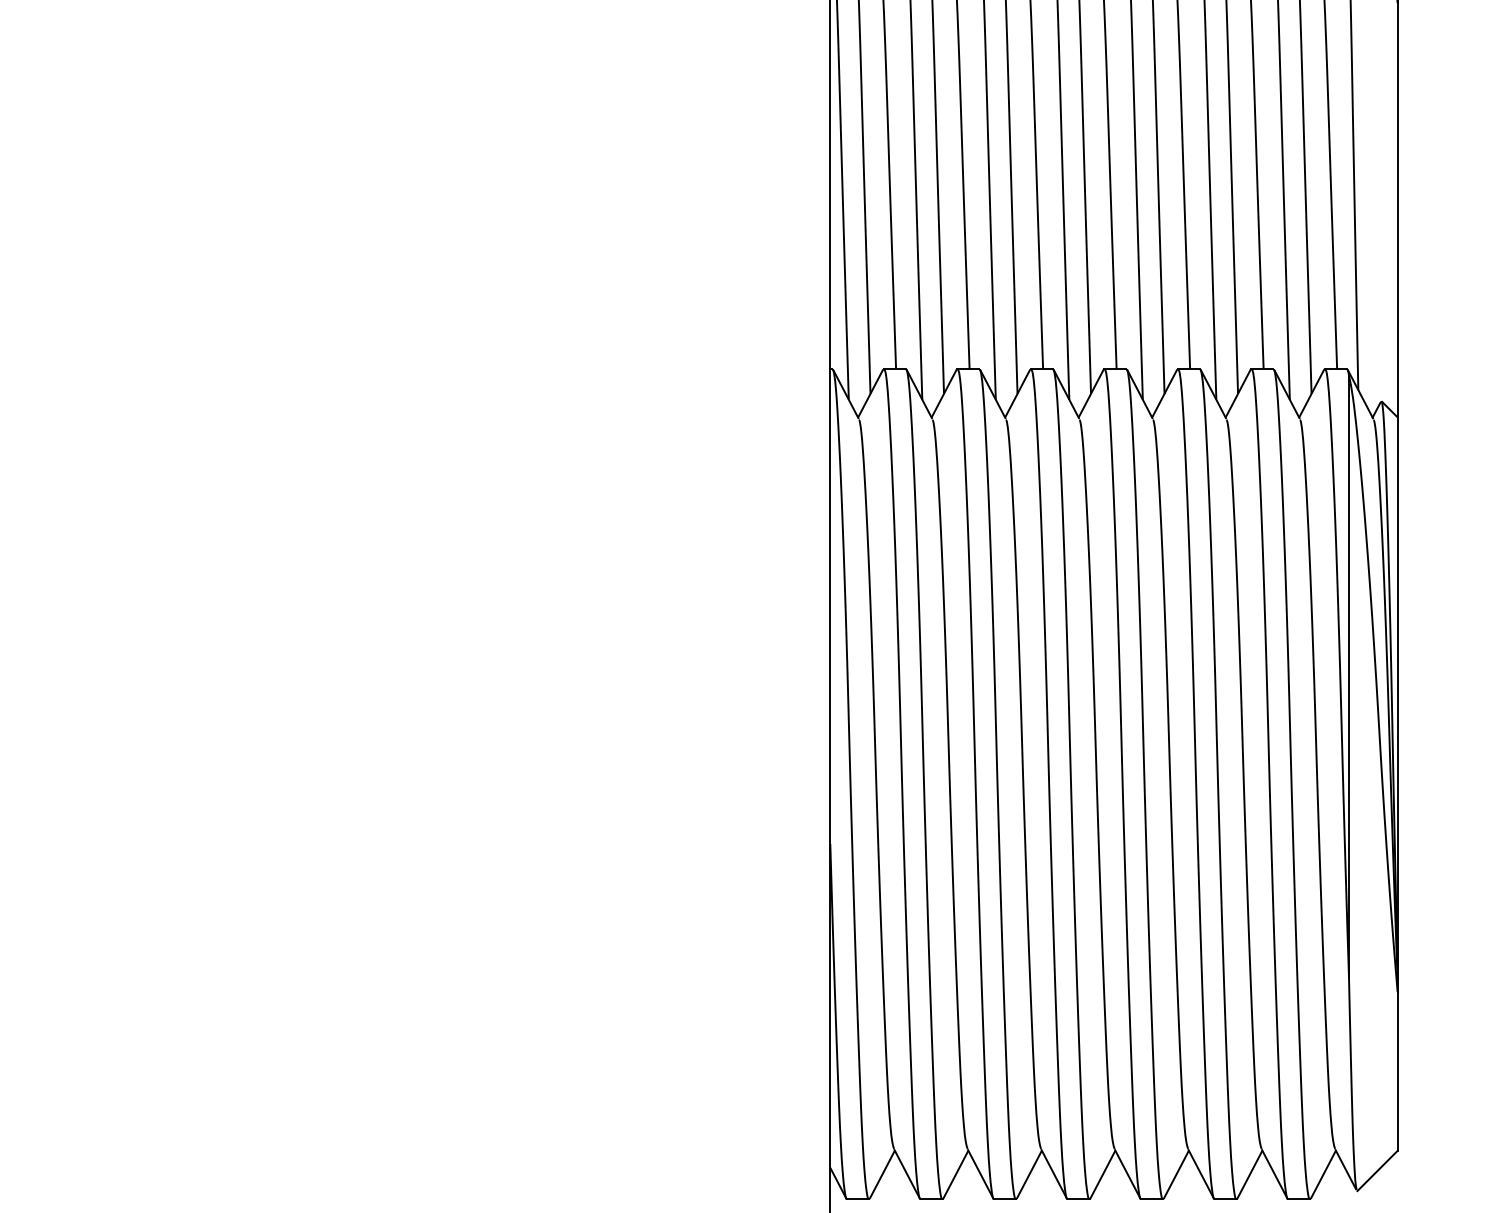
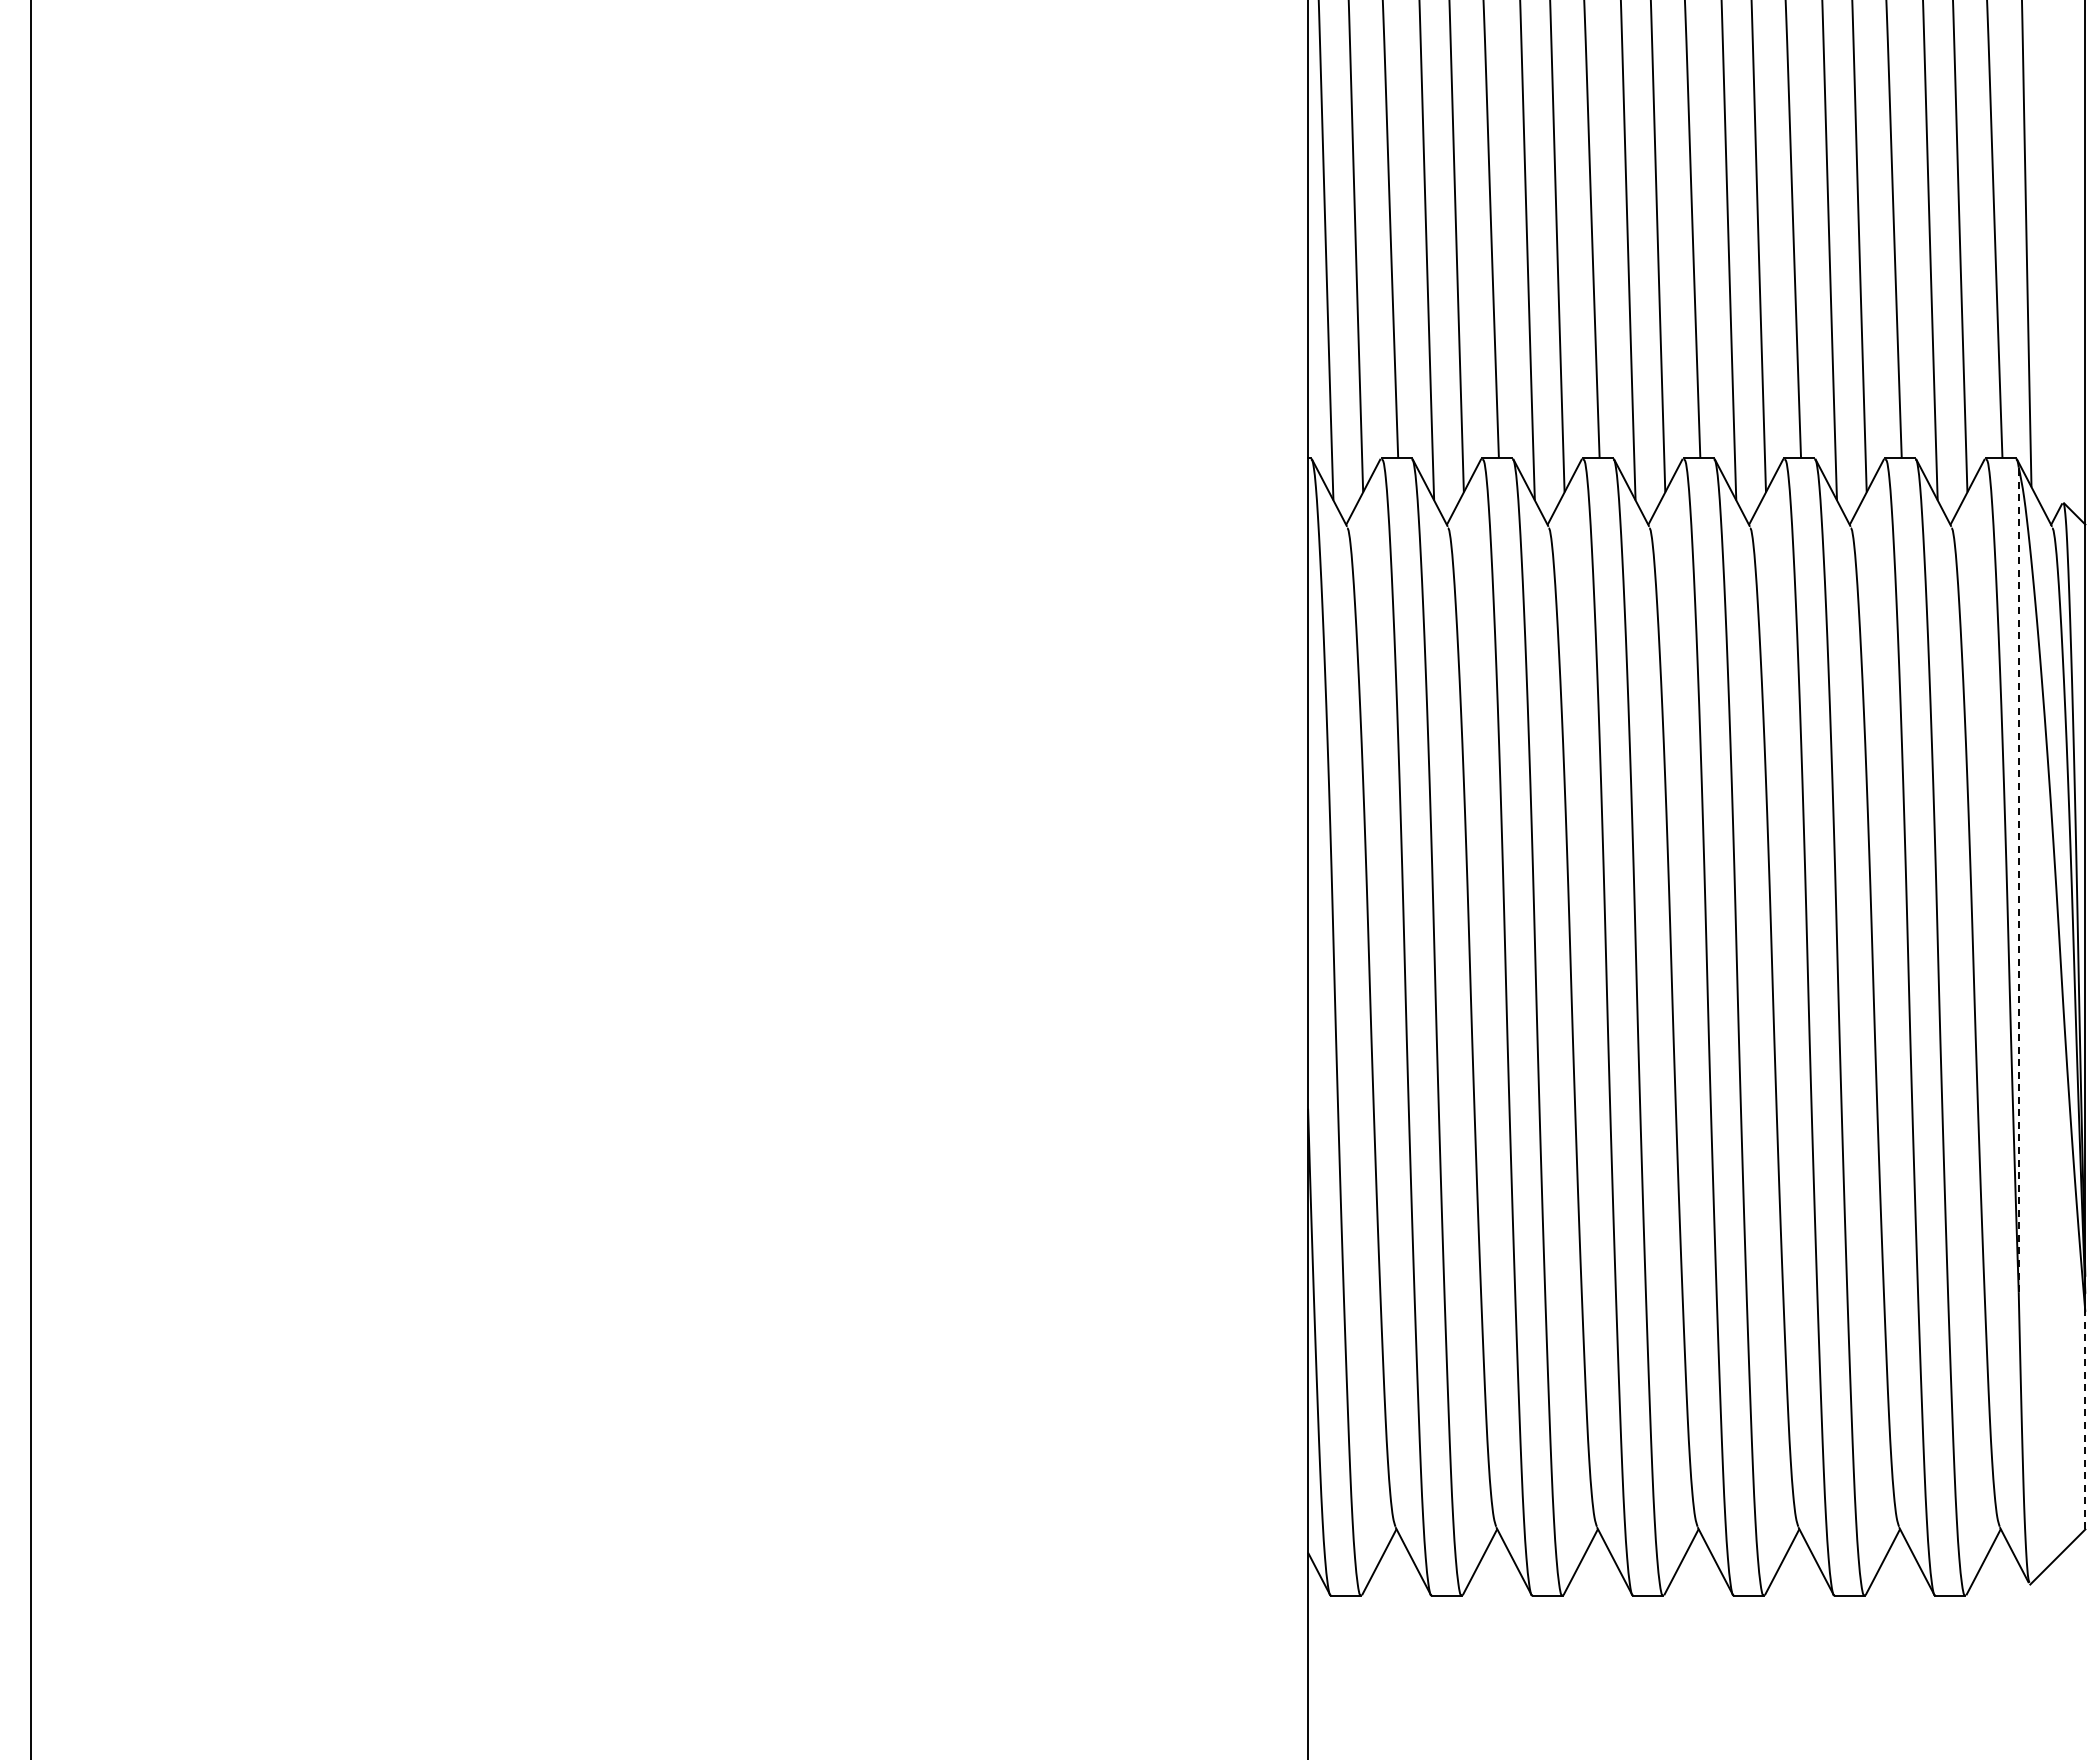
line: (1348, 676) -> (2018, 879), solid -> dashed
line: (1397, 1071) -> (2085, 1420), solid -> dashed

